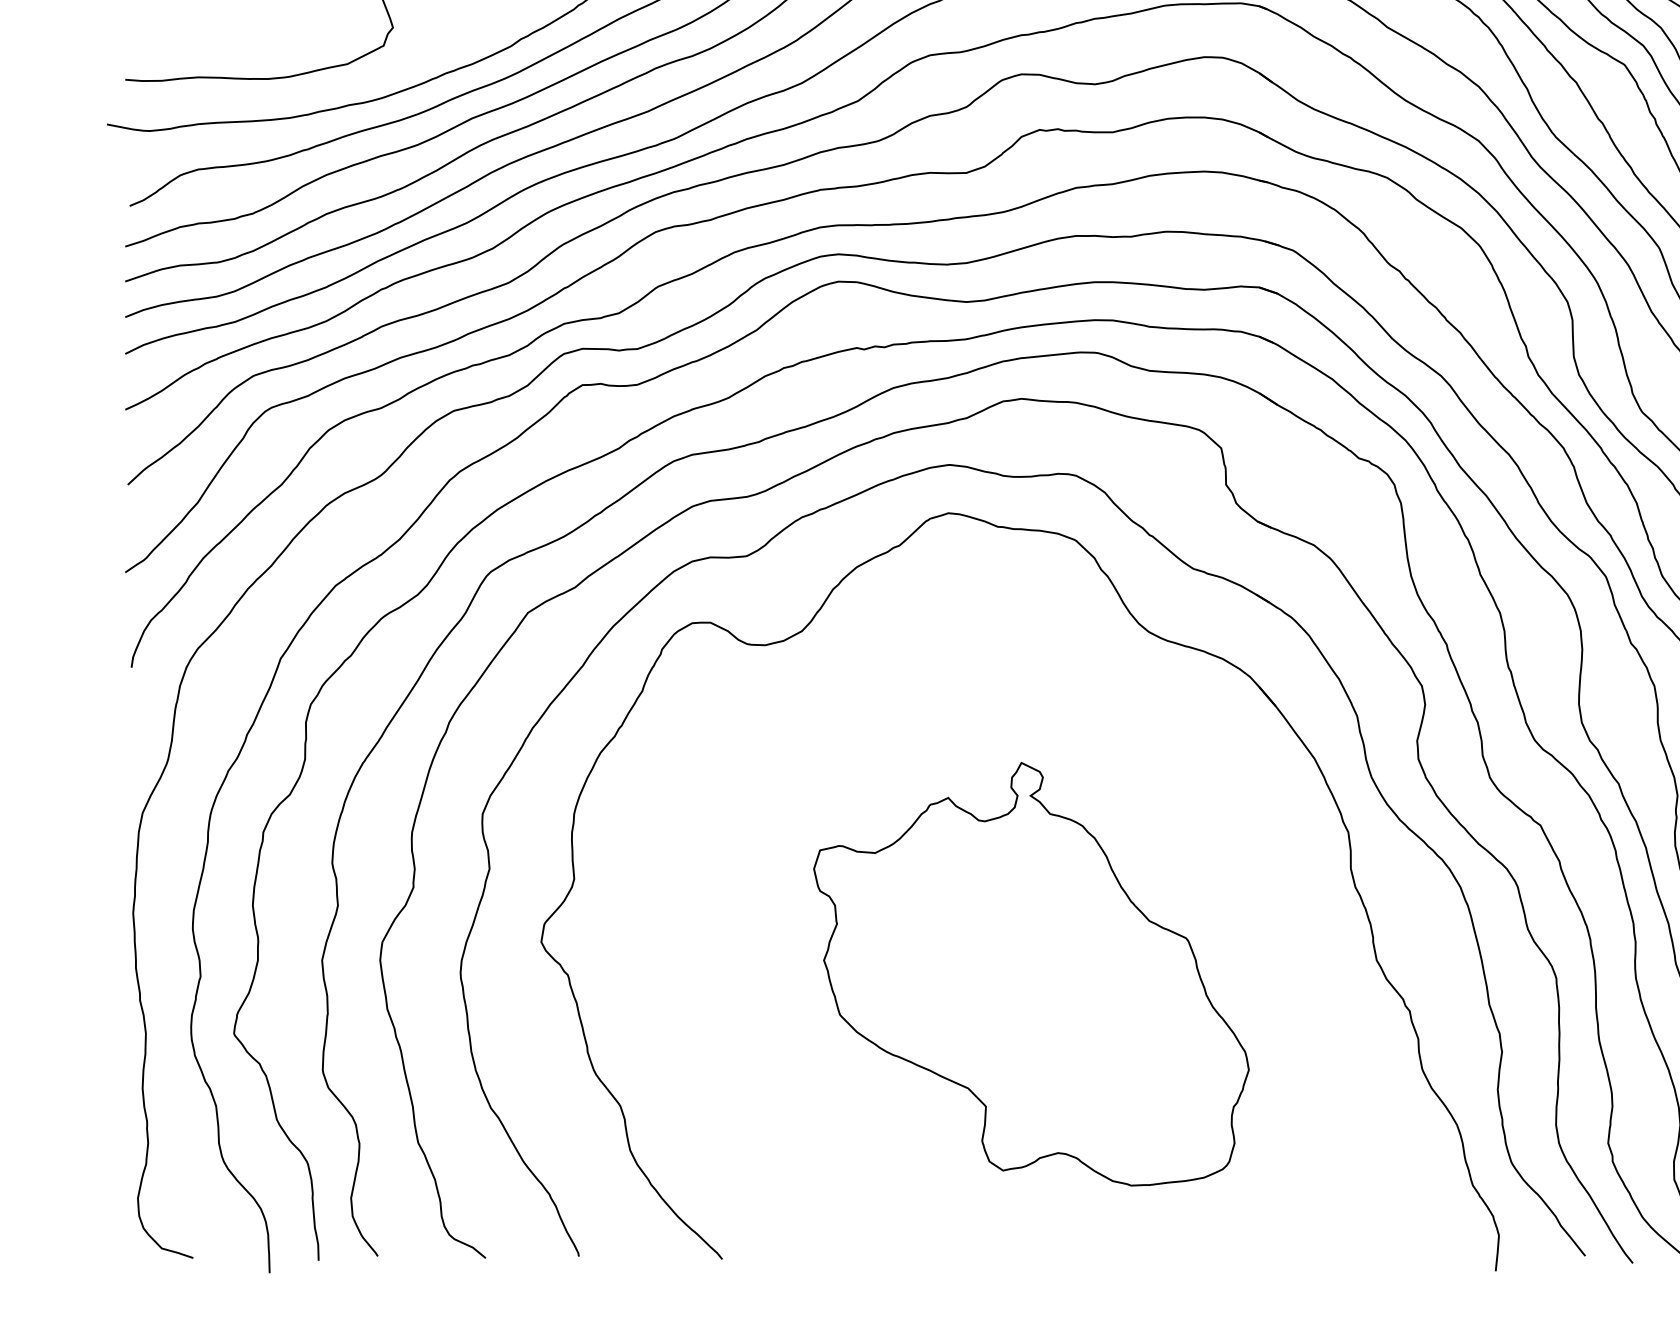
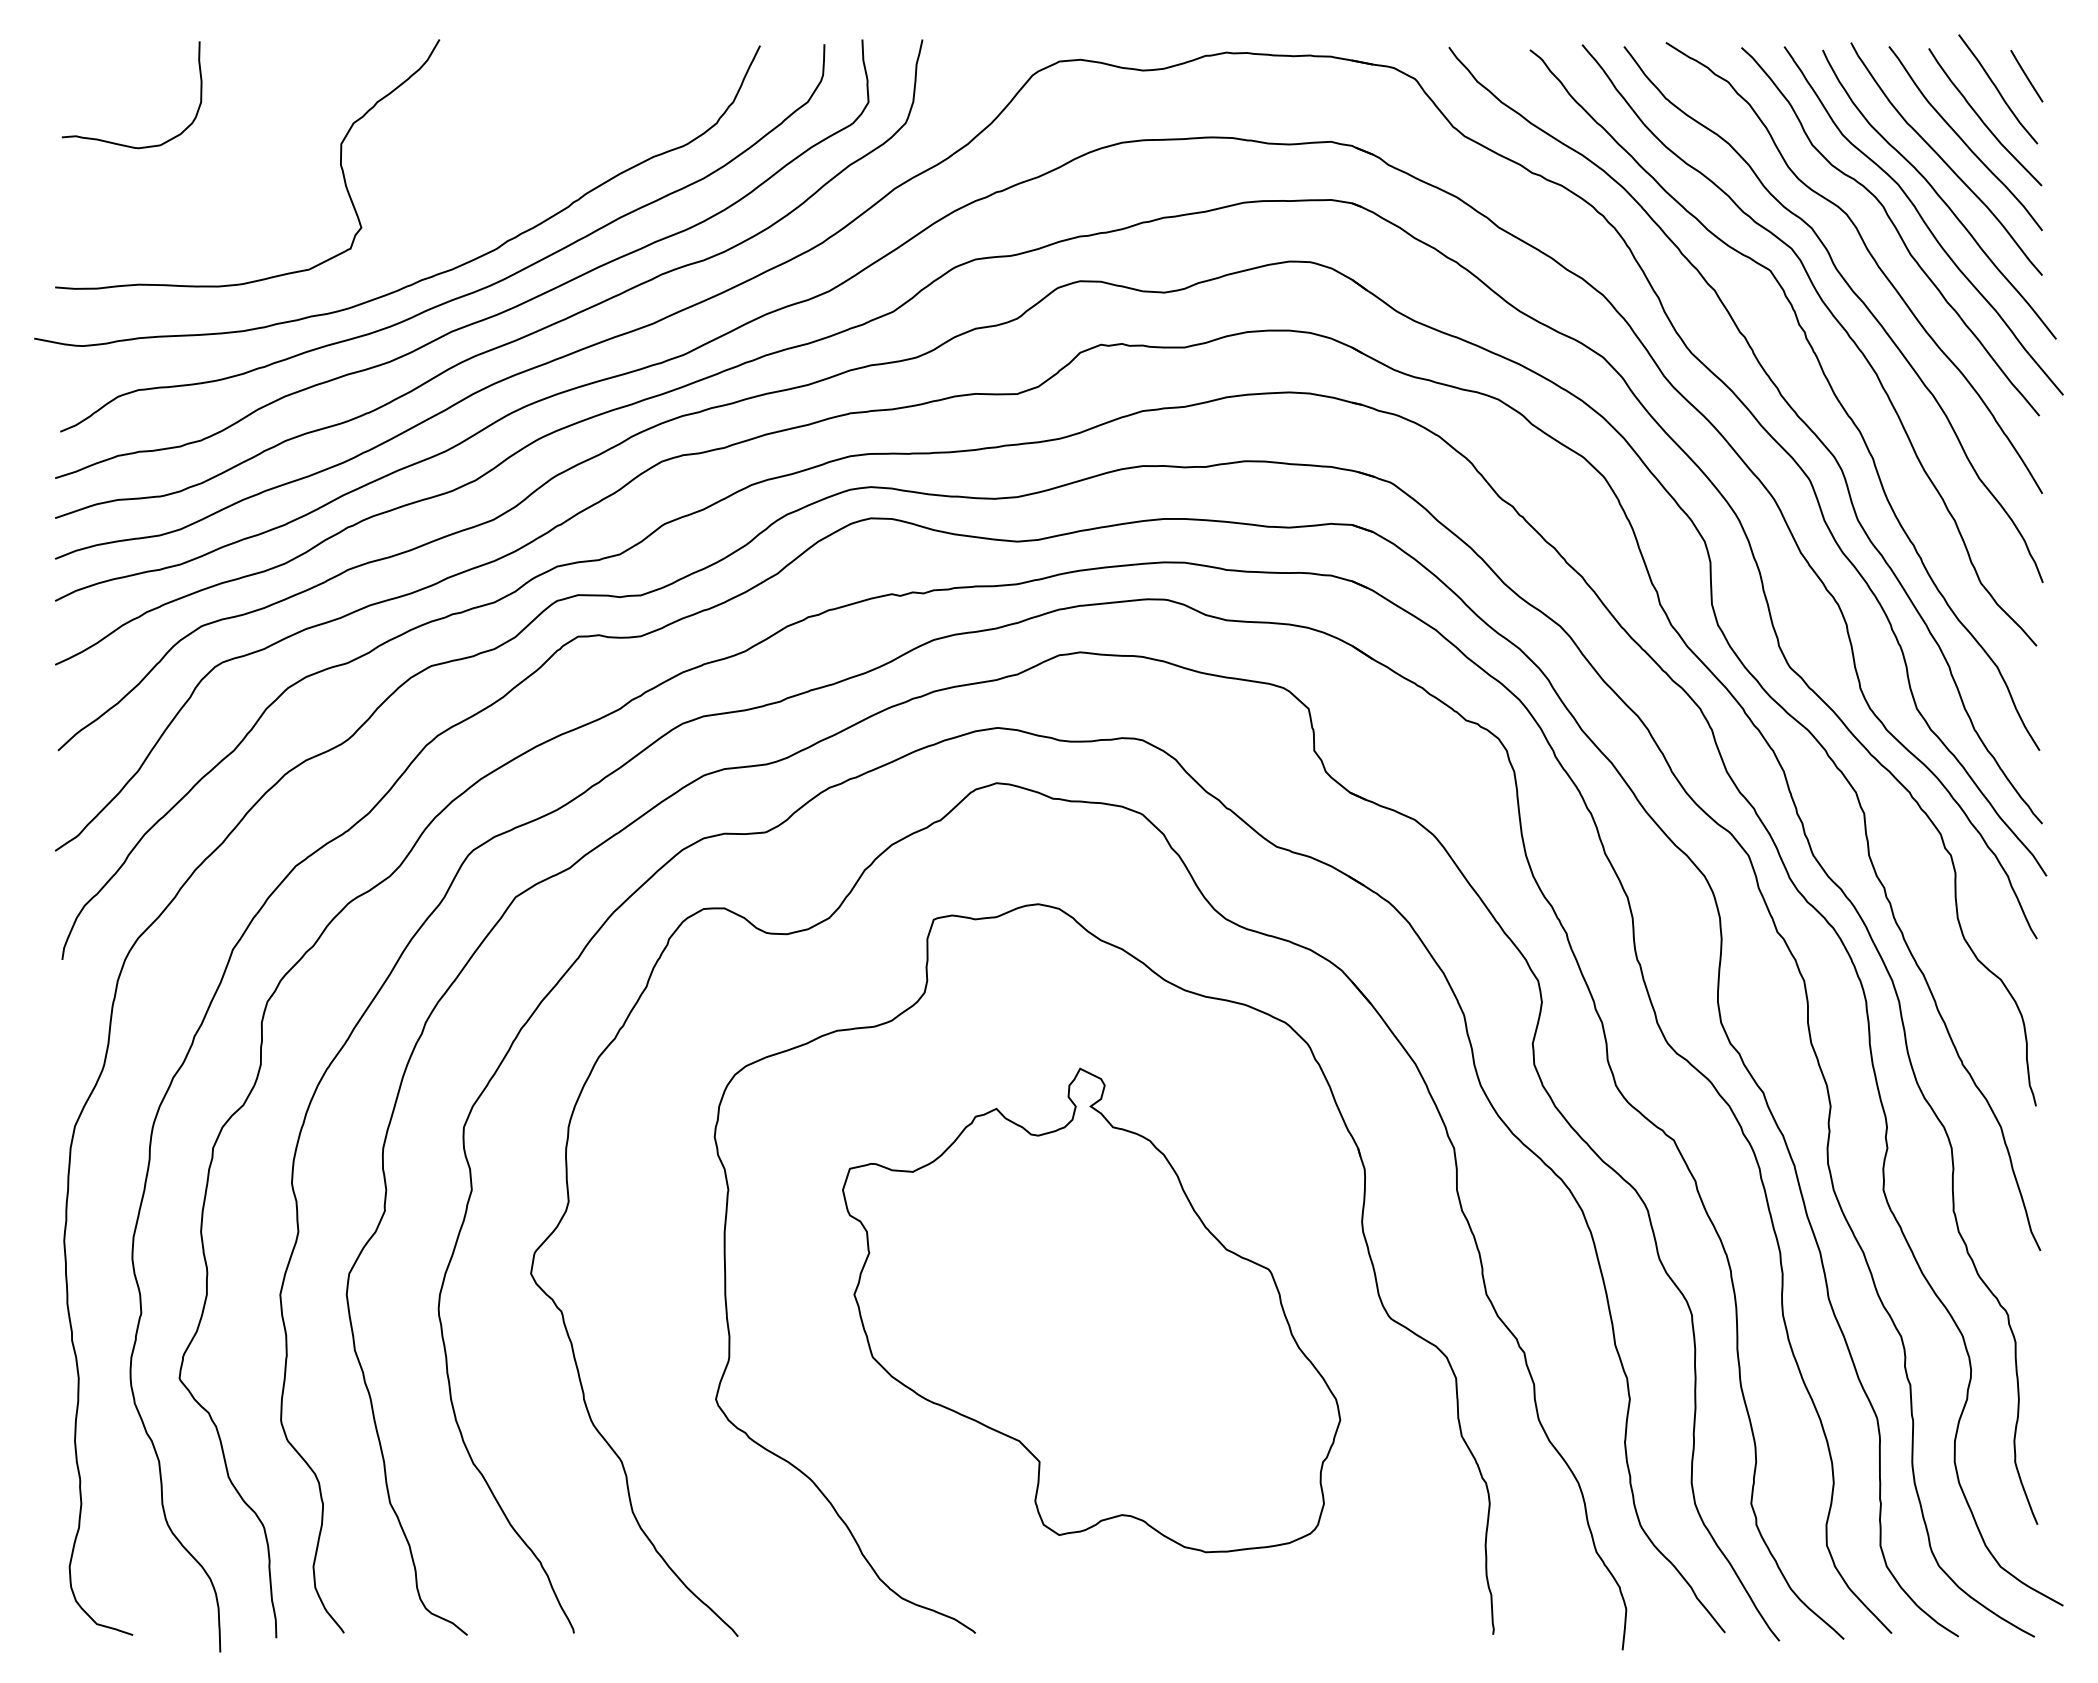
part: (1267, 902) -> (1361, 1228), added

